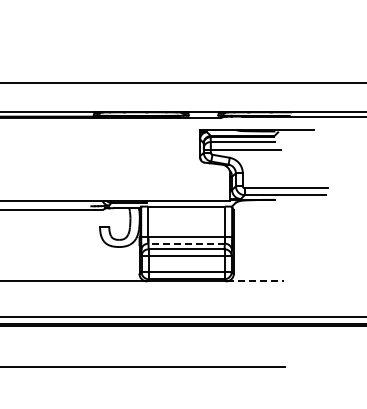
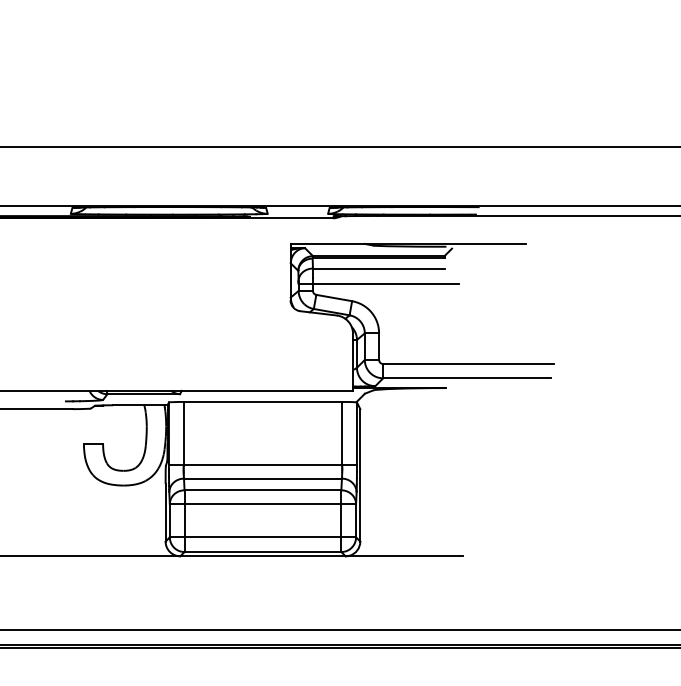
line: (186, 243) -> (262, 478), dashed -> solid
line: (255, 281) -> (405, 556), dashed -> solid

